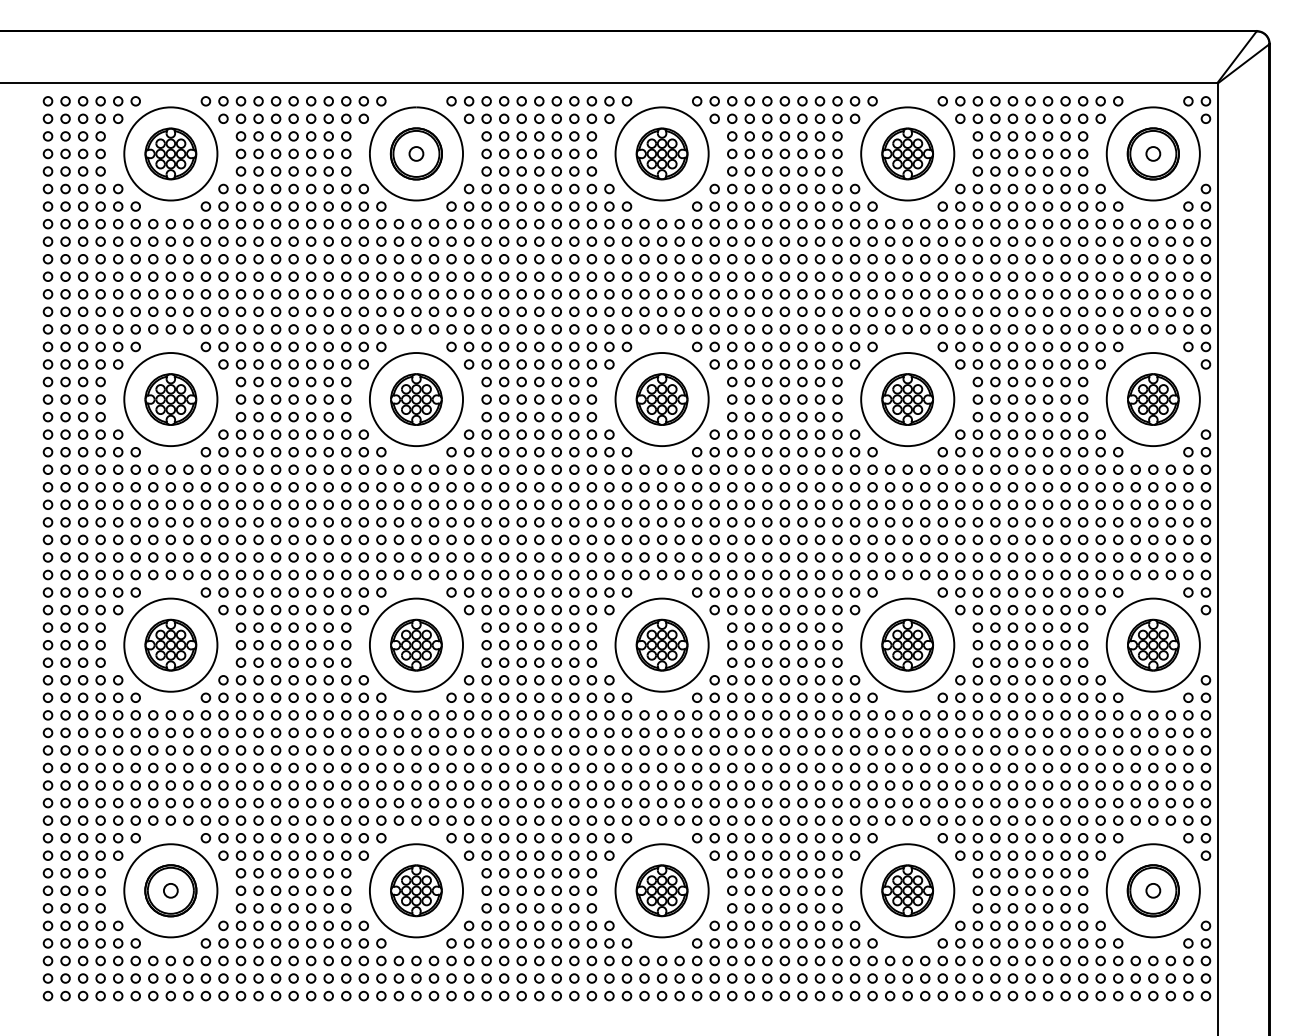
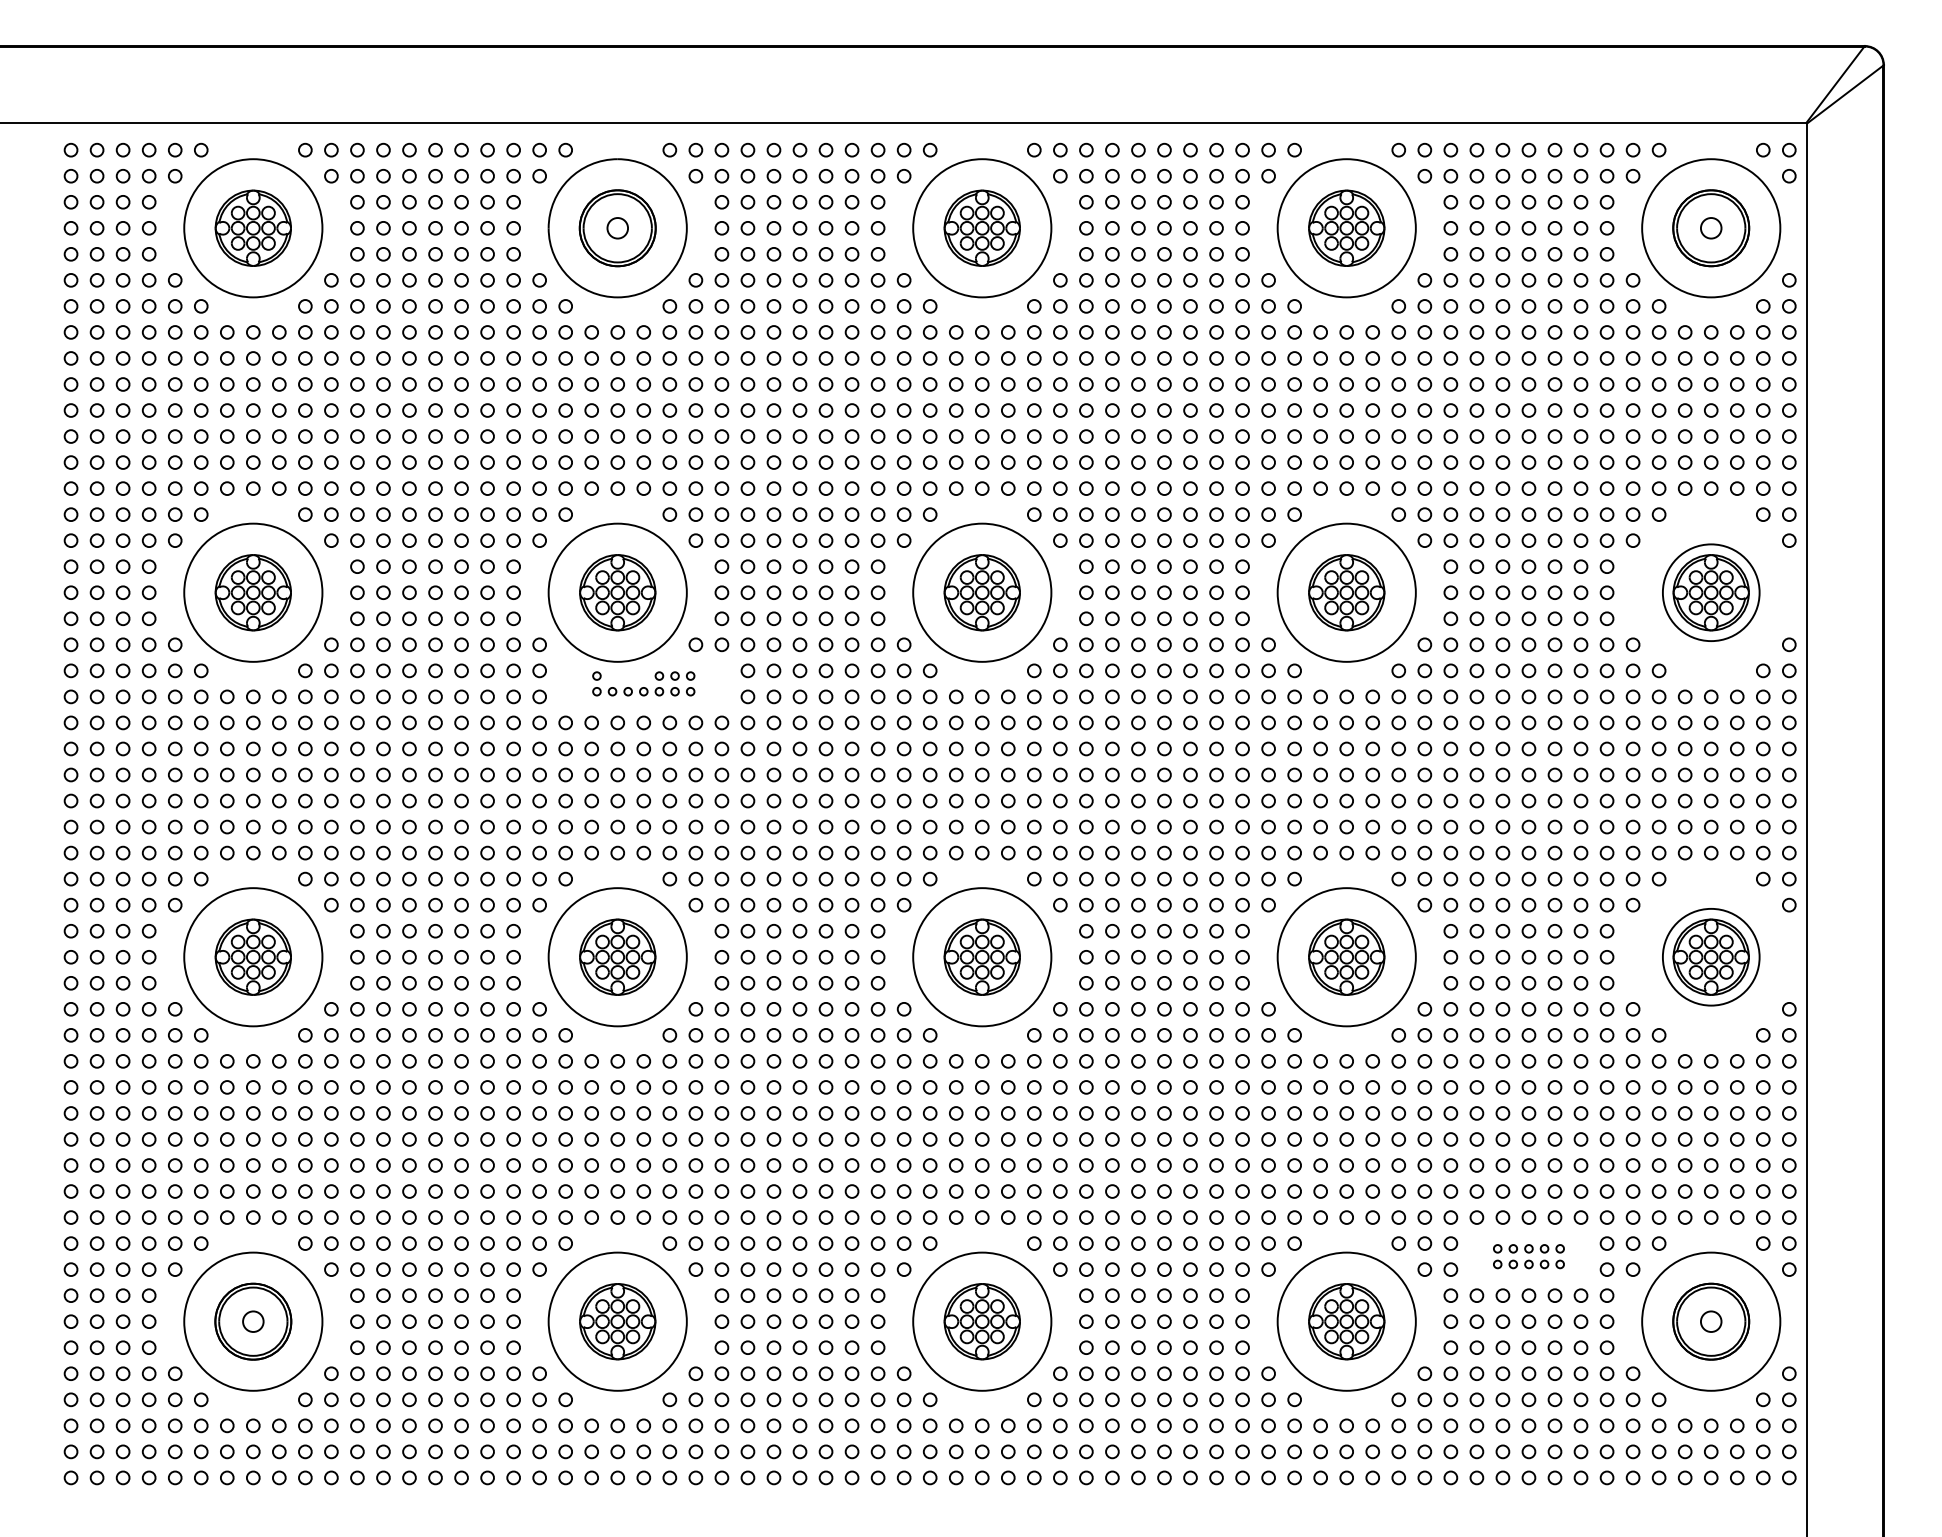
circle: (1152, 399) -> (1709, 592), size x0.7
part: (433, 460) -> (643, 683), size x0.6
circle: (1152, 644) -> (1709, 956), size x0.7
part: (1030, 846) -> (1528, 1255), size x0.6

